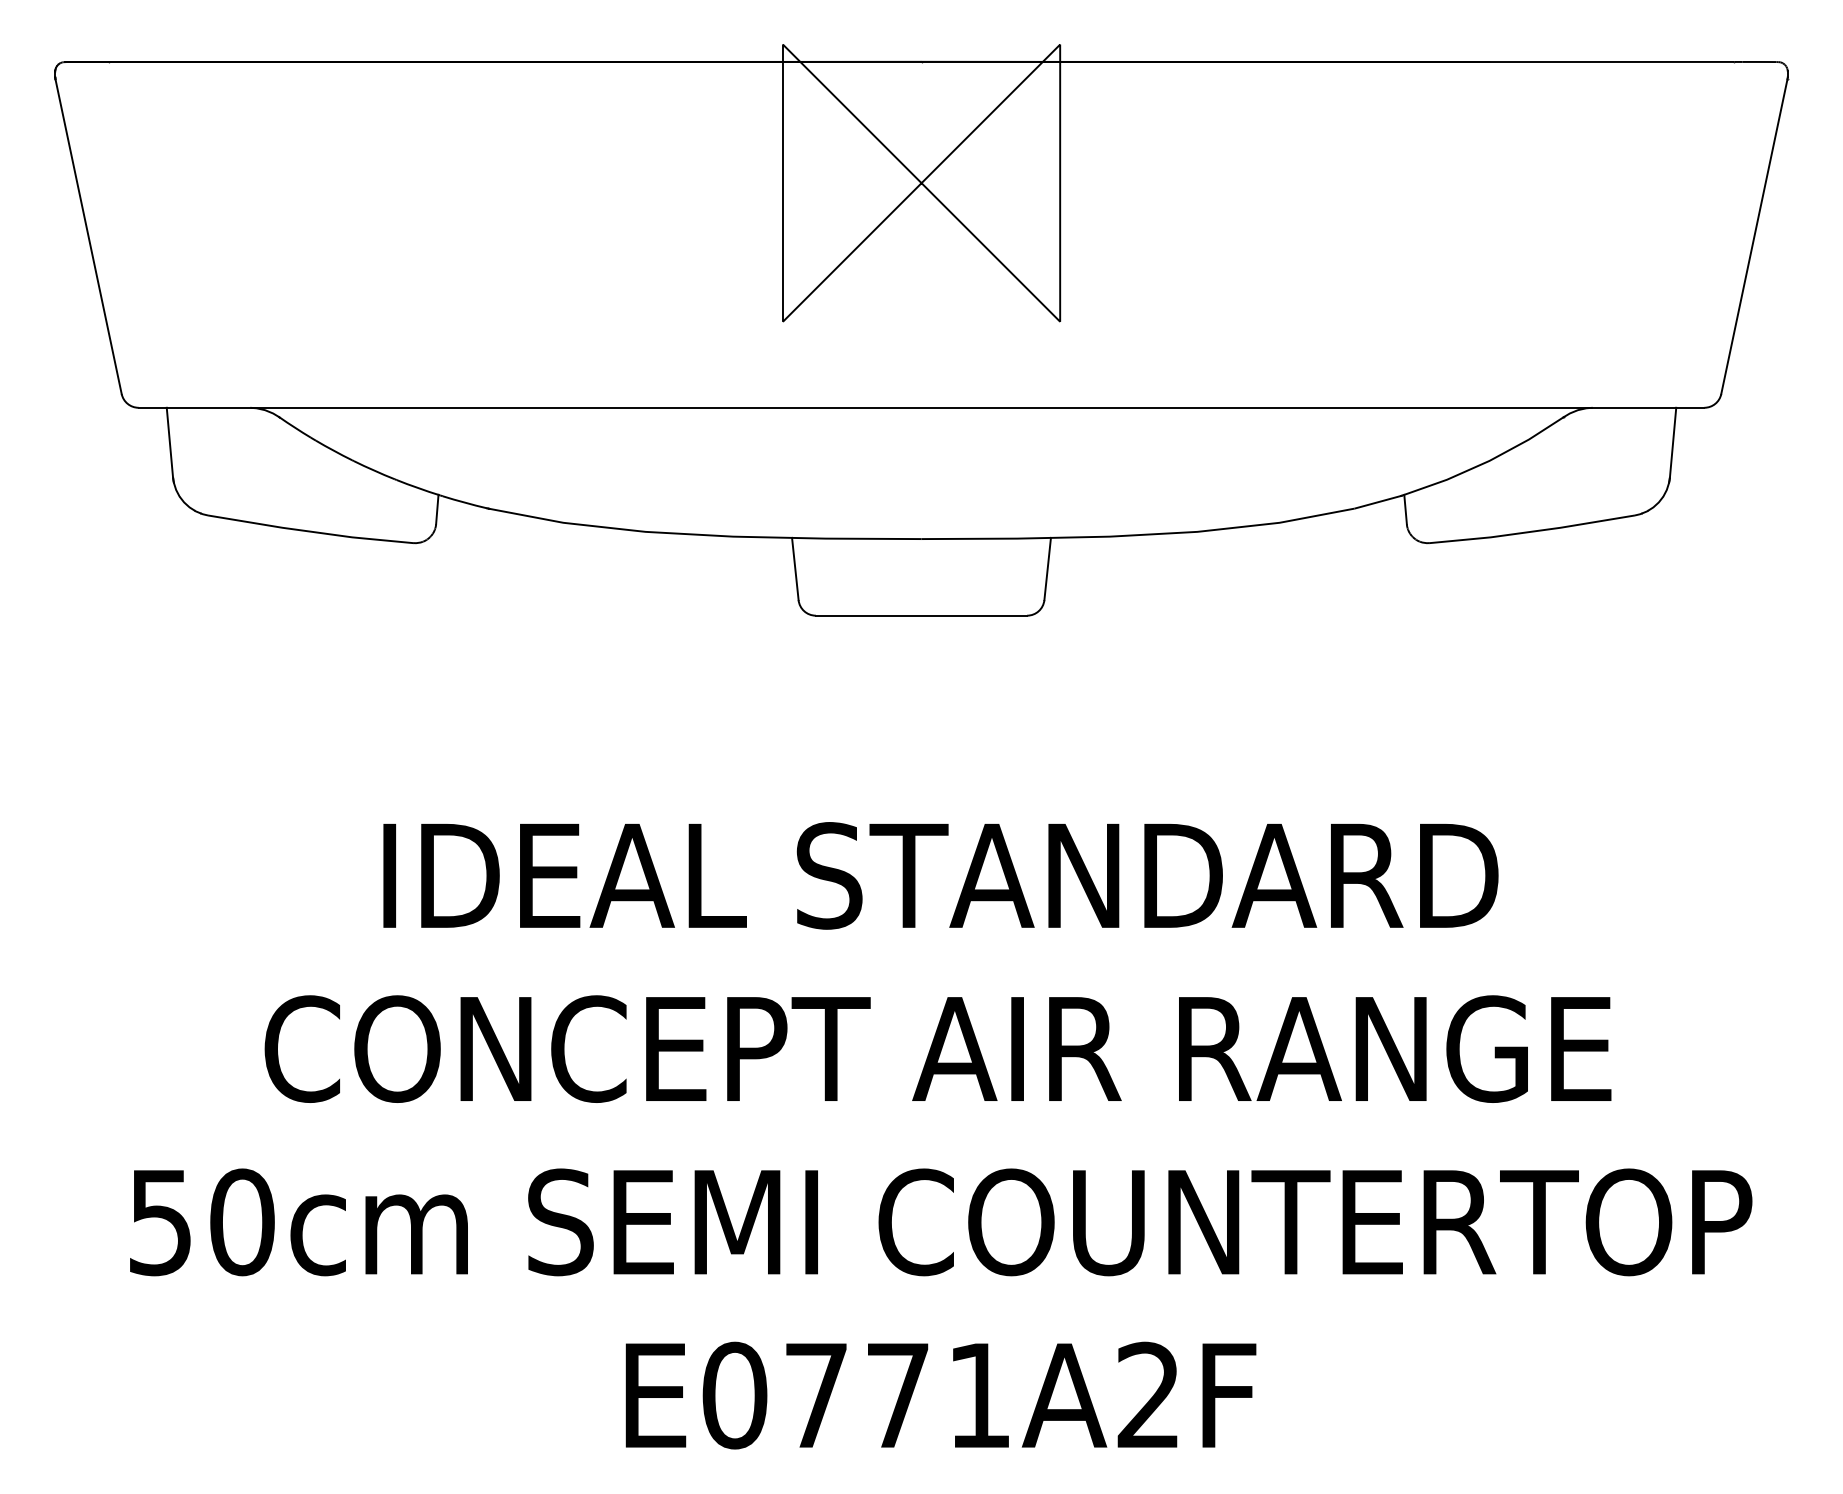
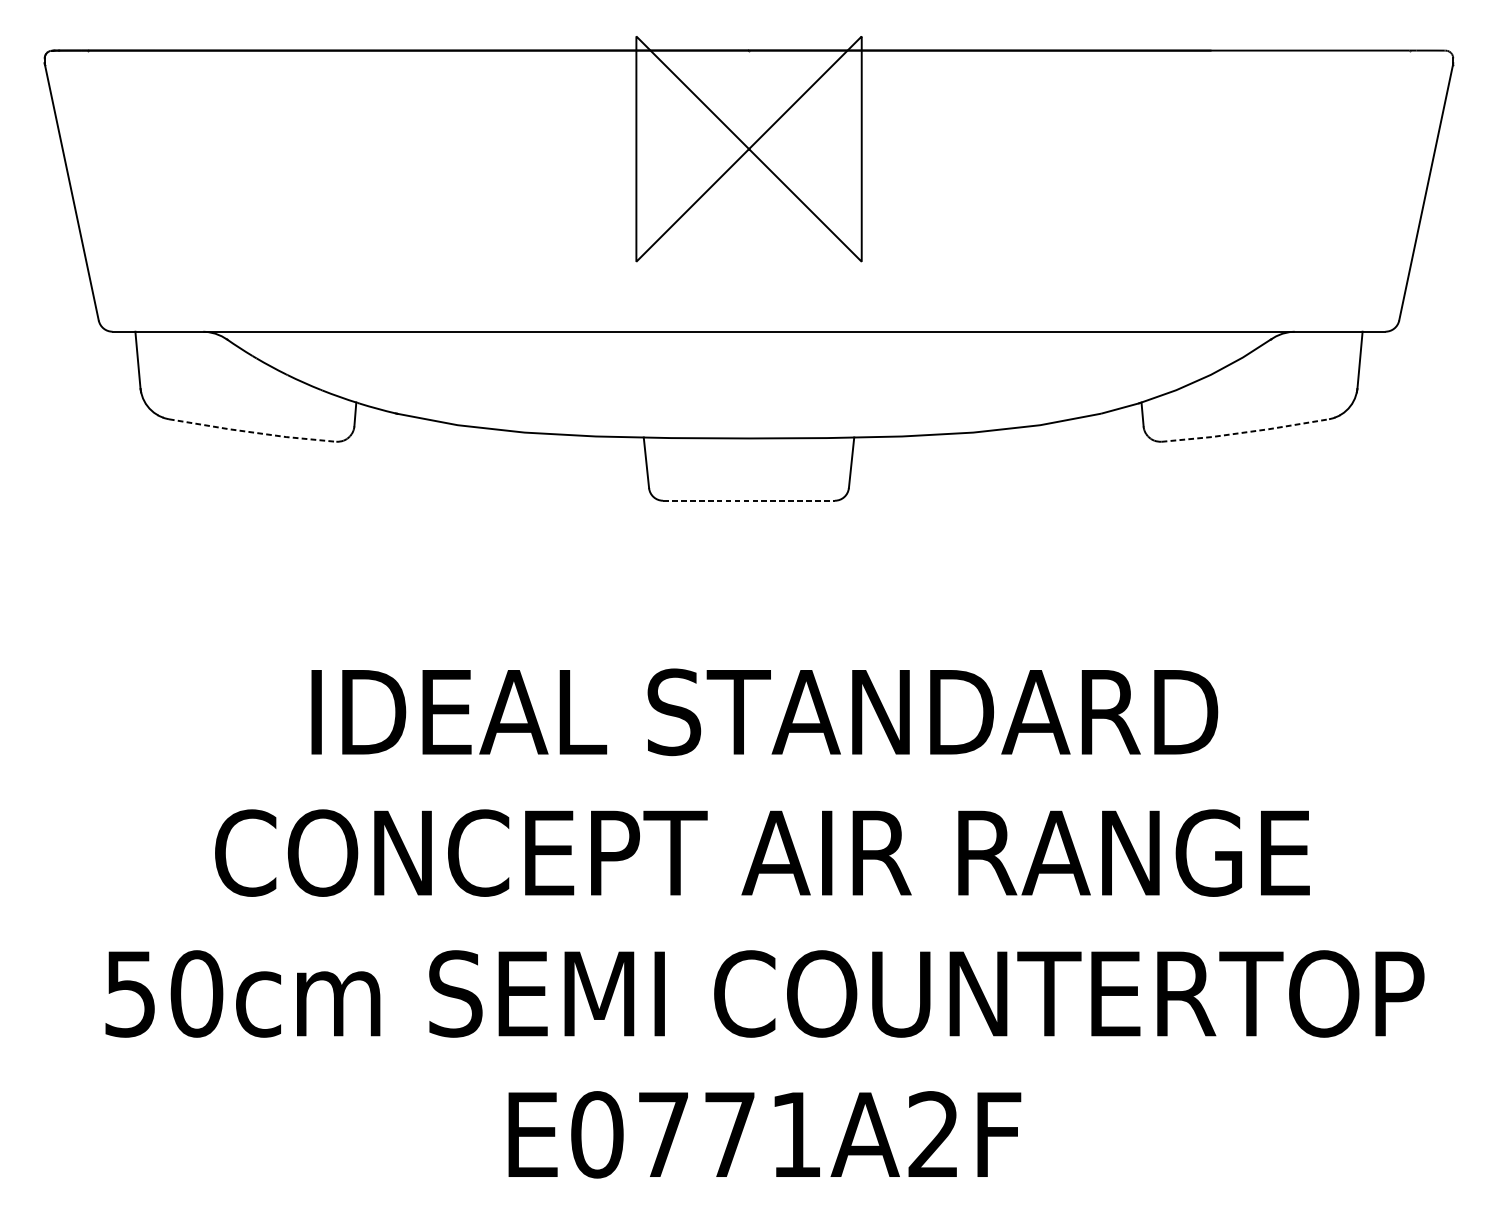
line: (310, 531) -> (252, 432), solid -> dashed
line: (1532, 531) -> (1245, 432), solid -> dashed
line: (921, 615) -> (749, 500), solid -> dashed

